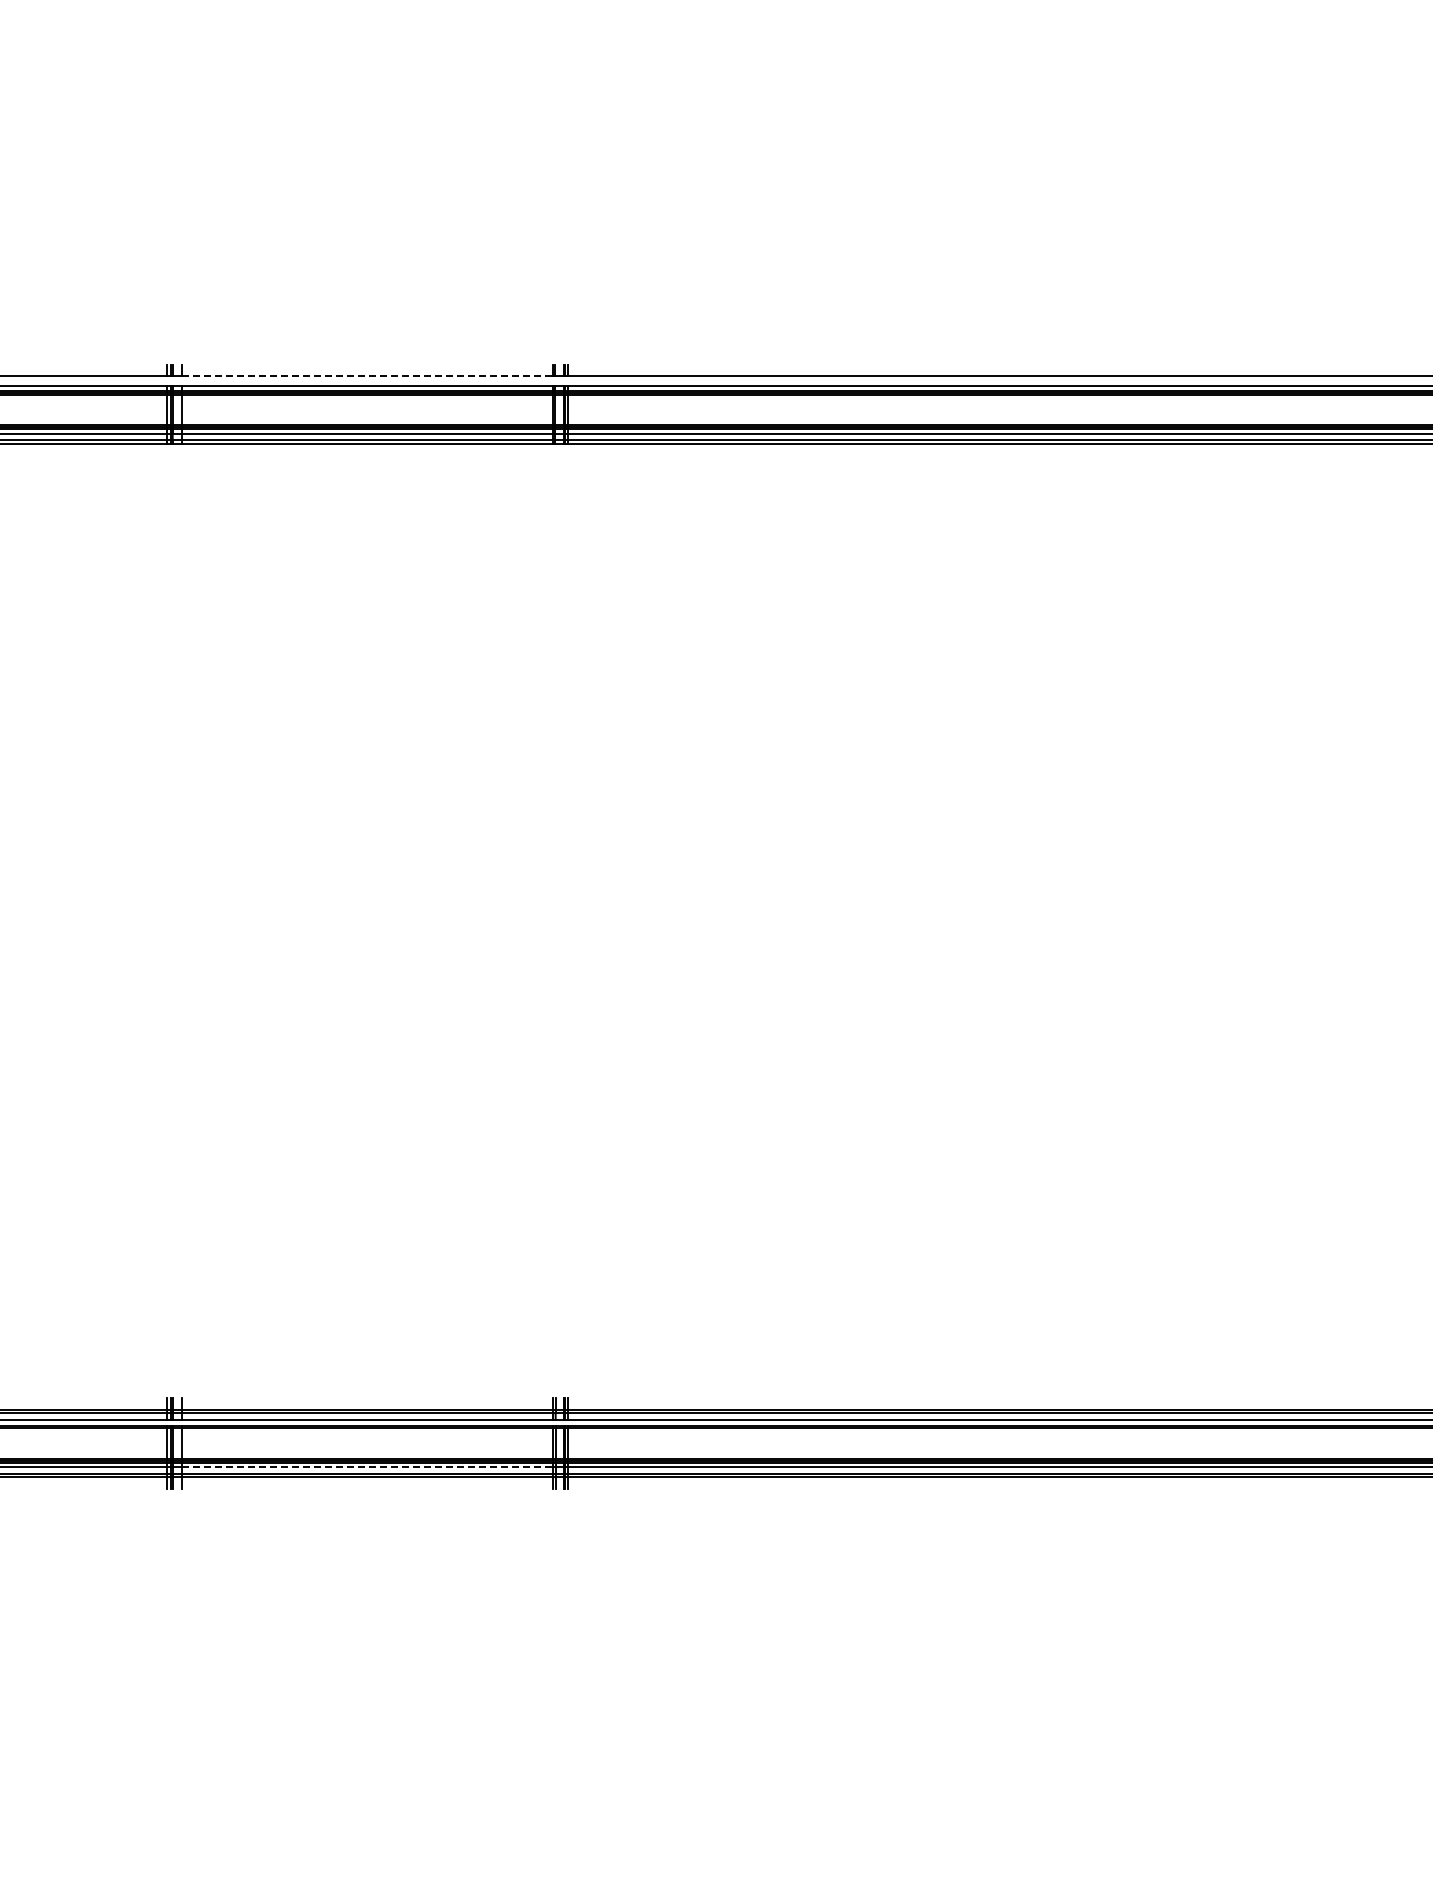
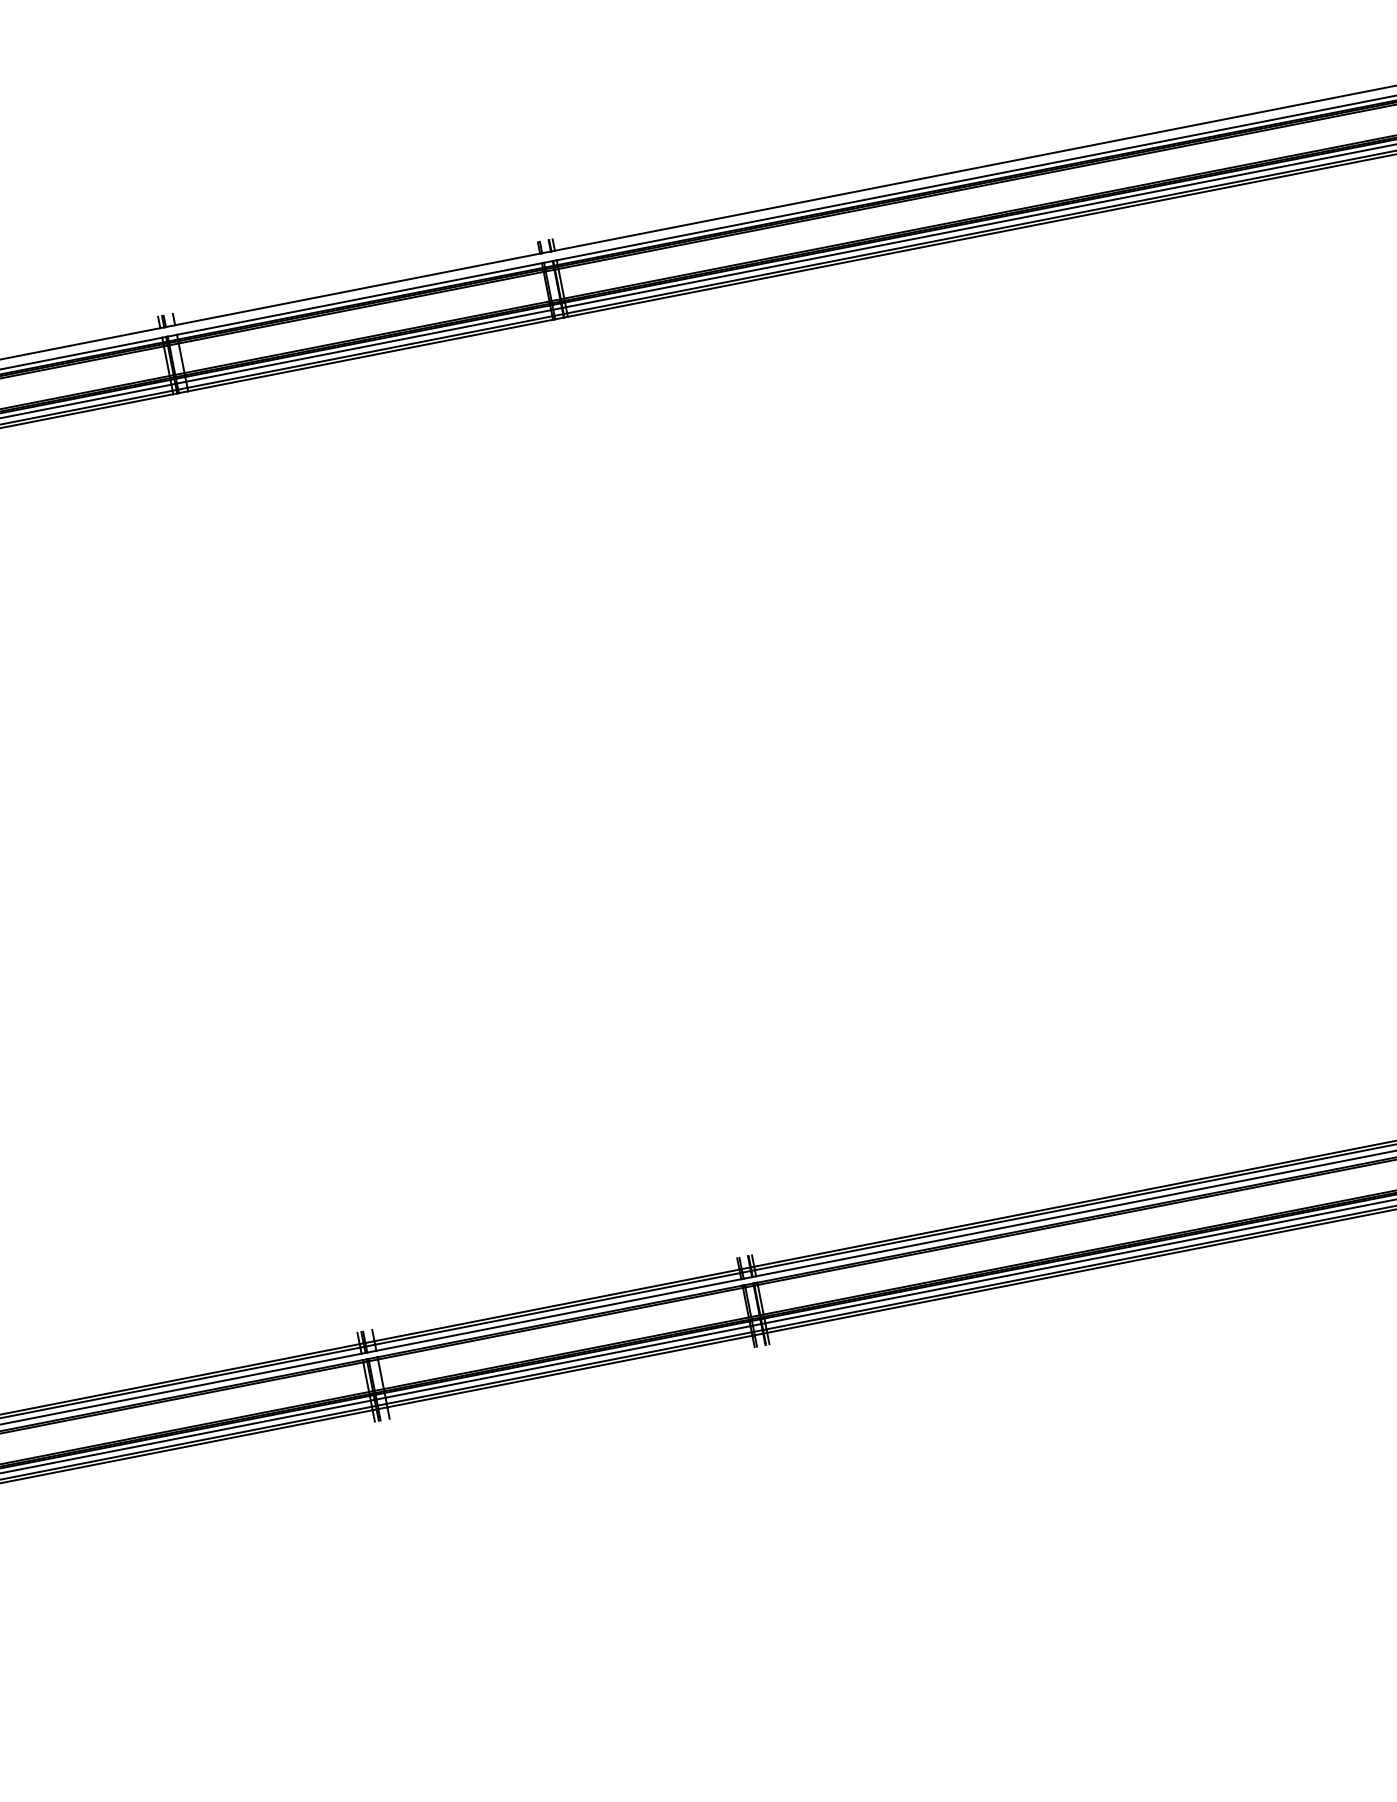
line: (367, 376) -> (357, 289), dashed -> solid
line: (367, 1467) -> (567, 1362), dashed -> solid

